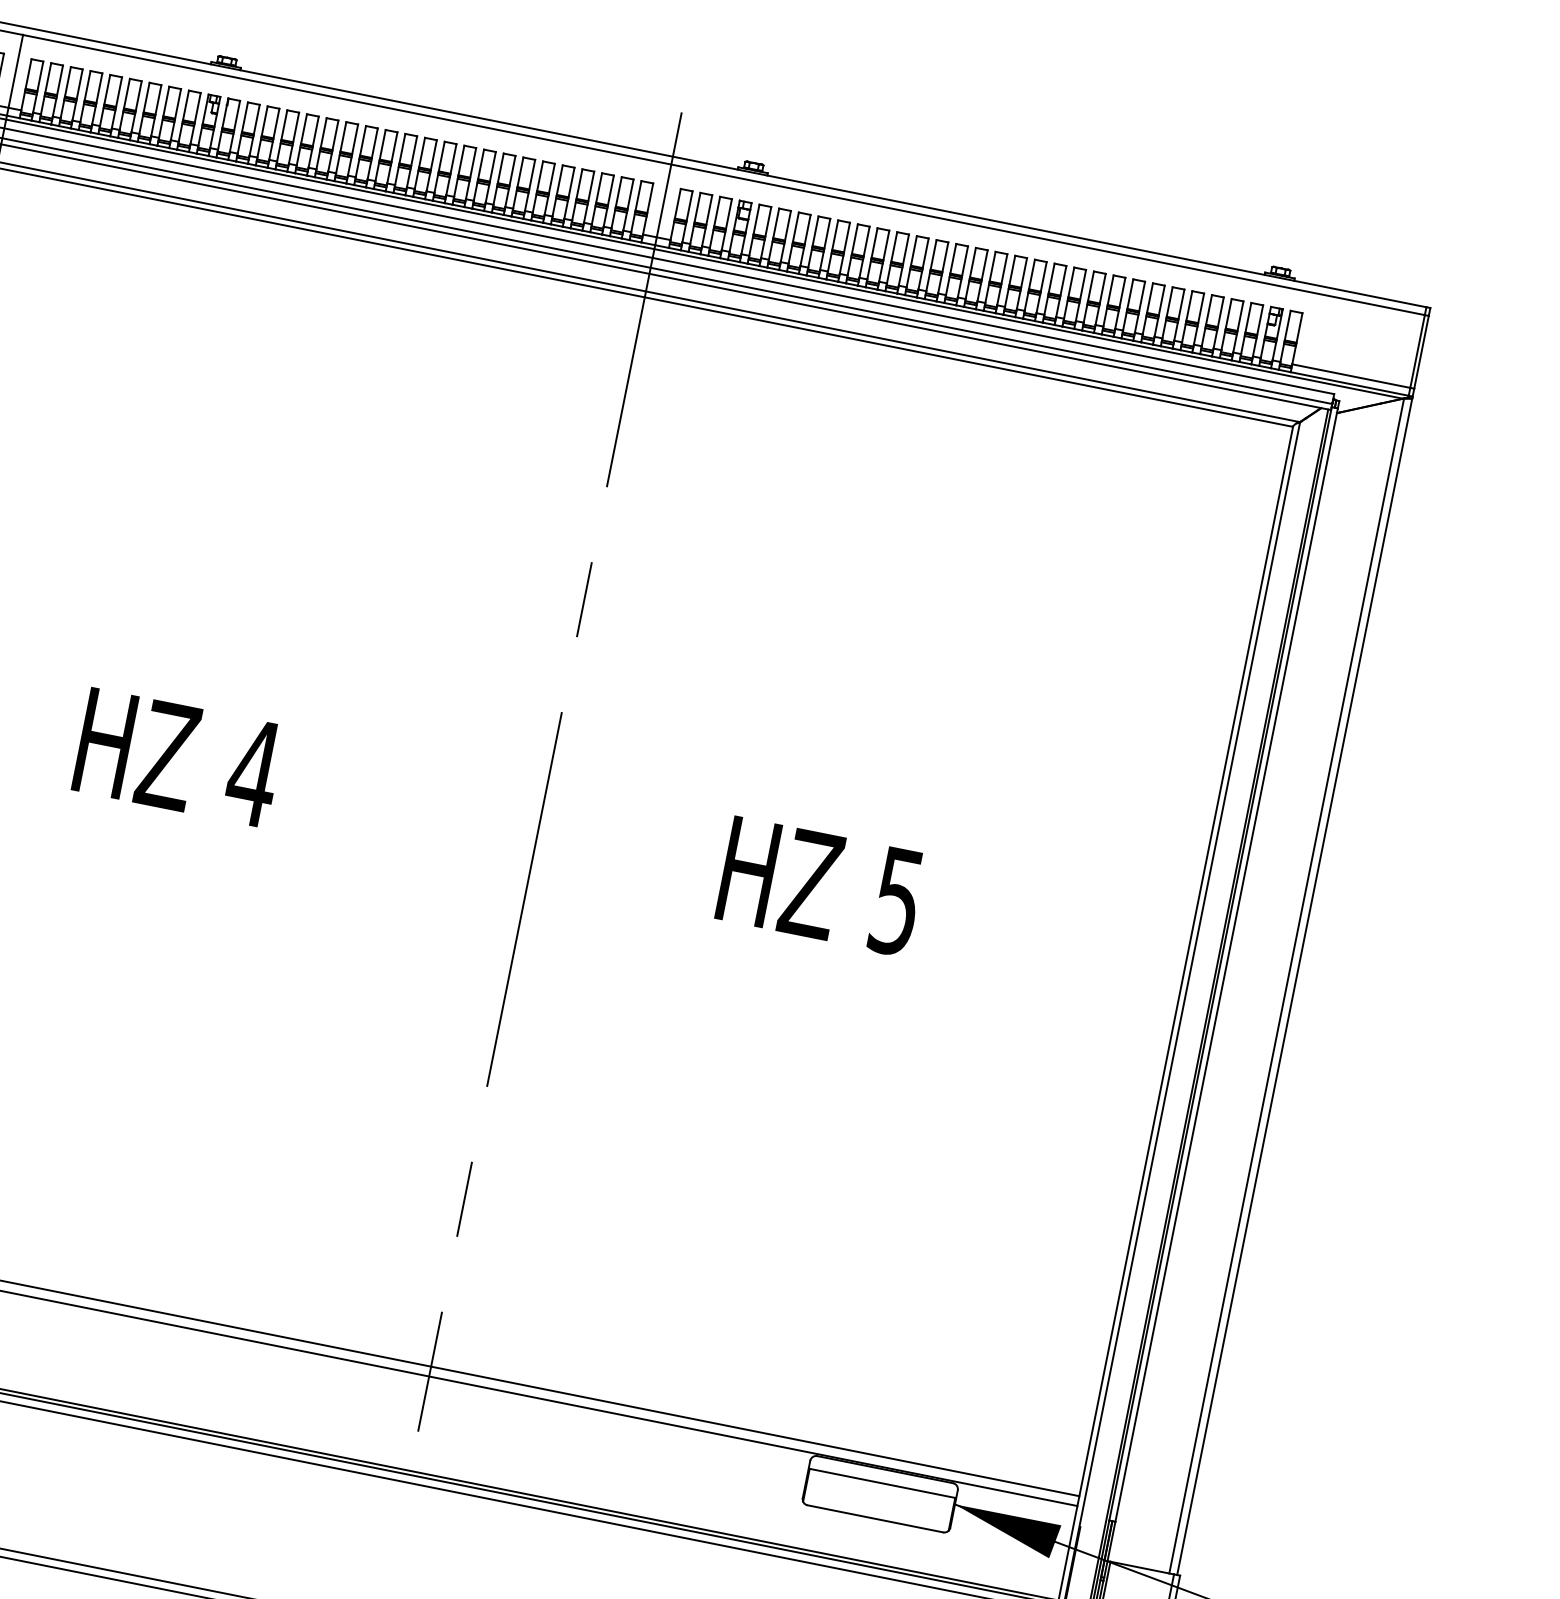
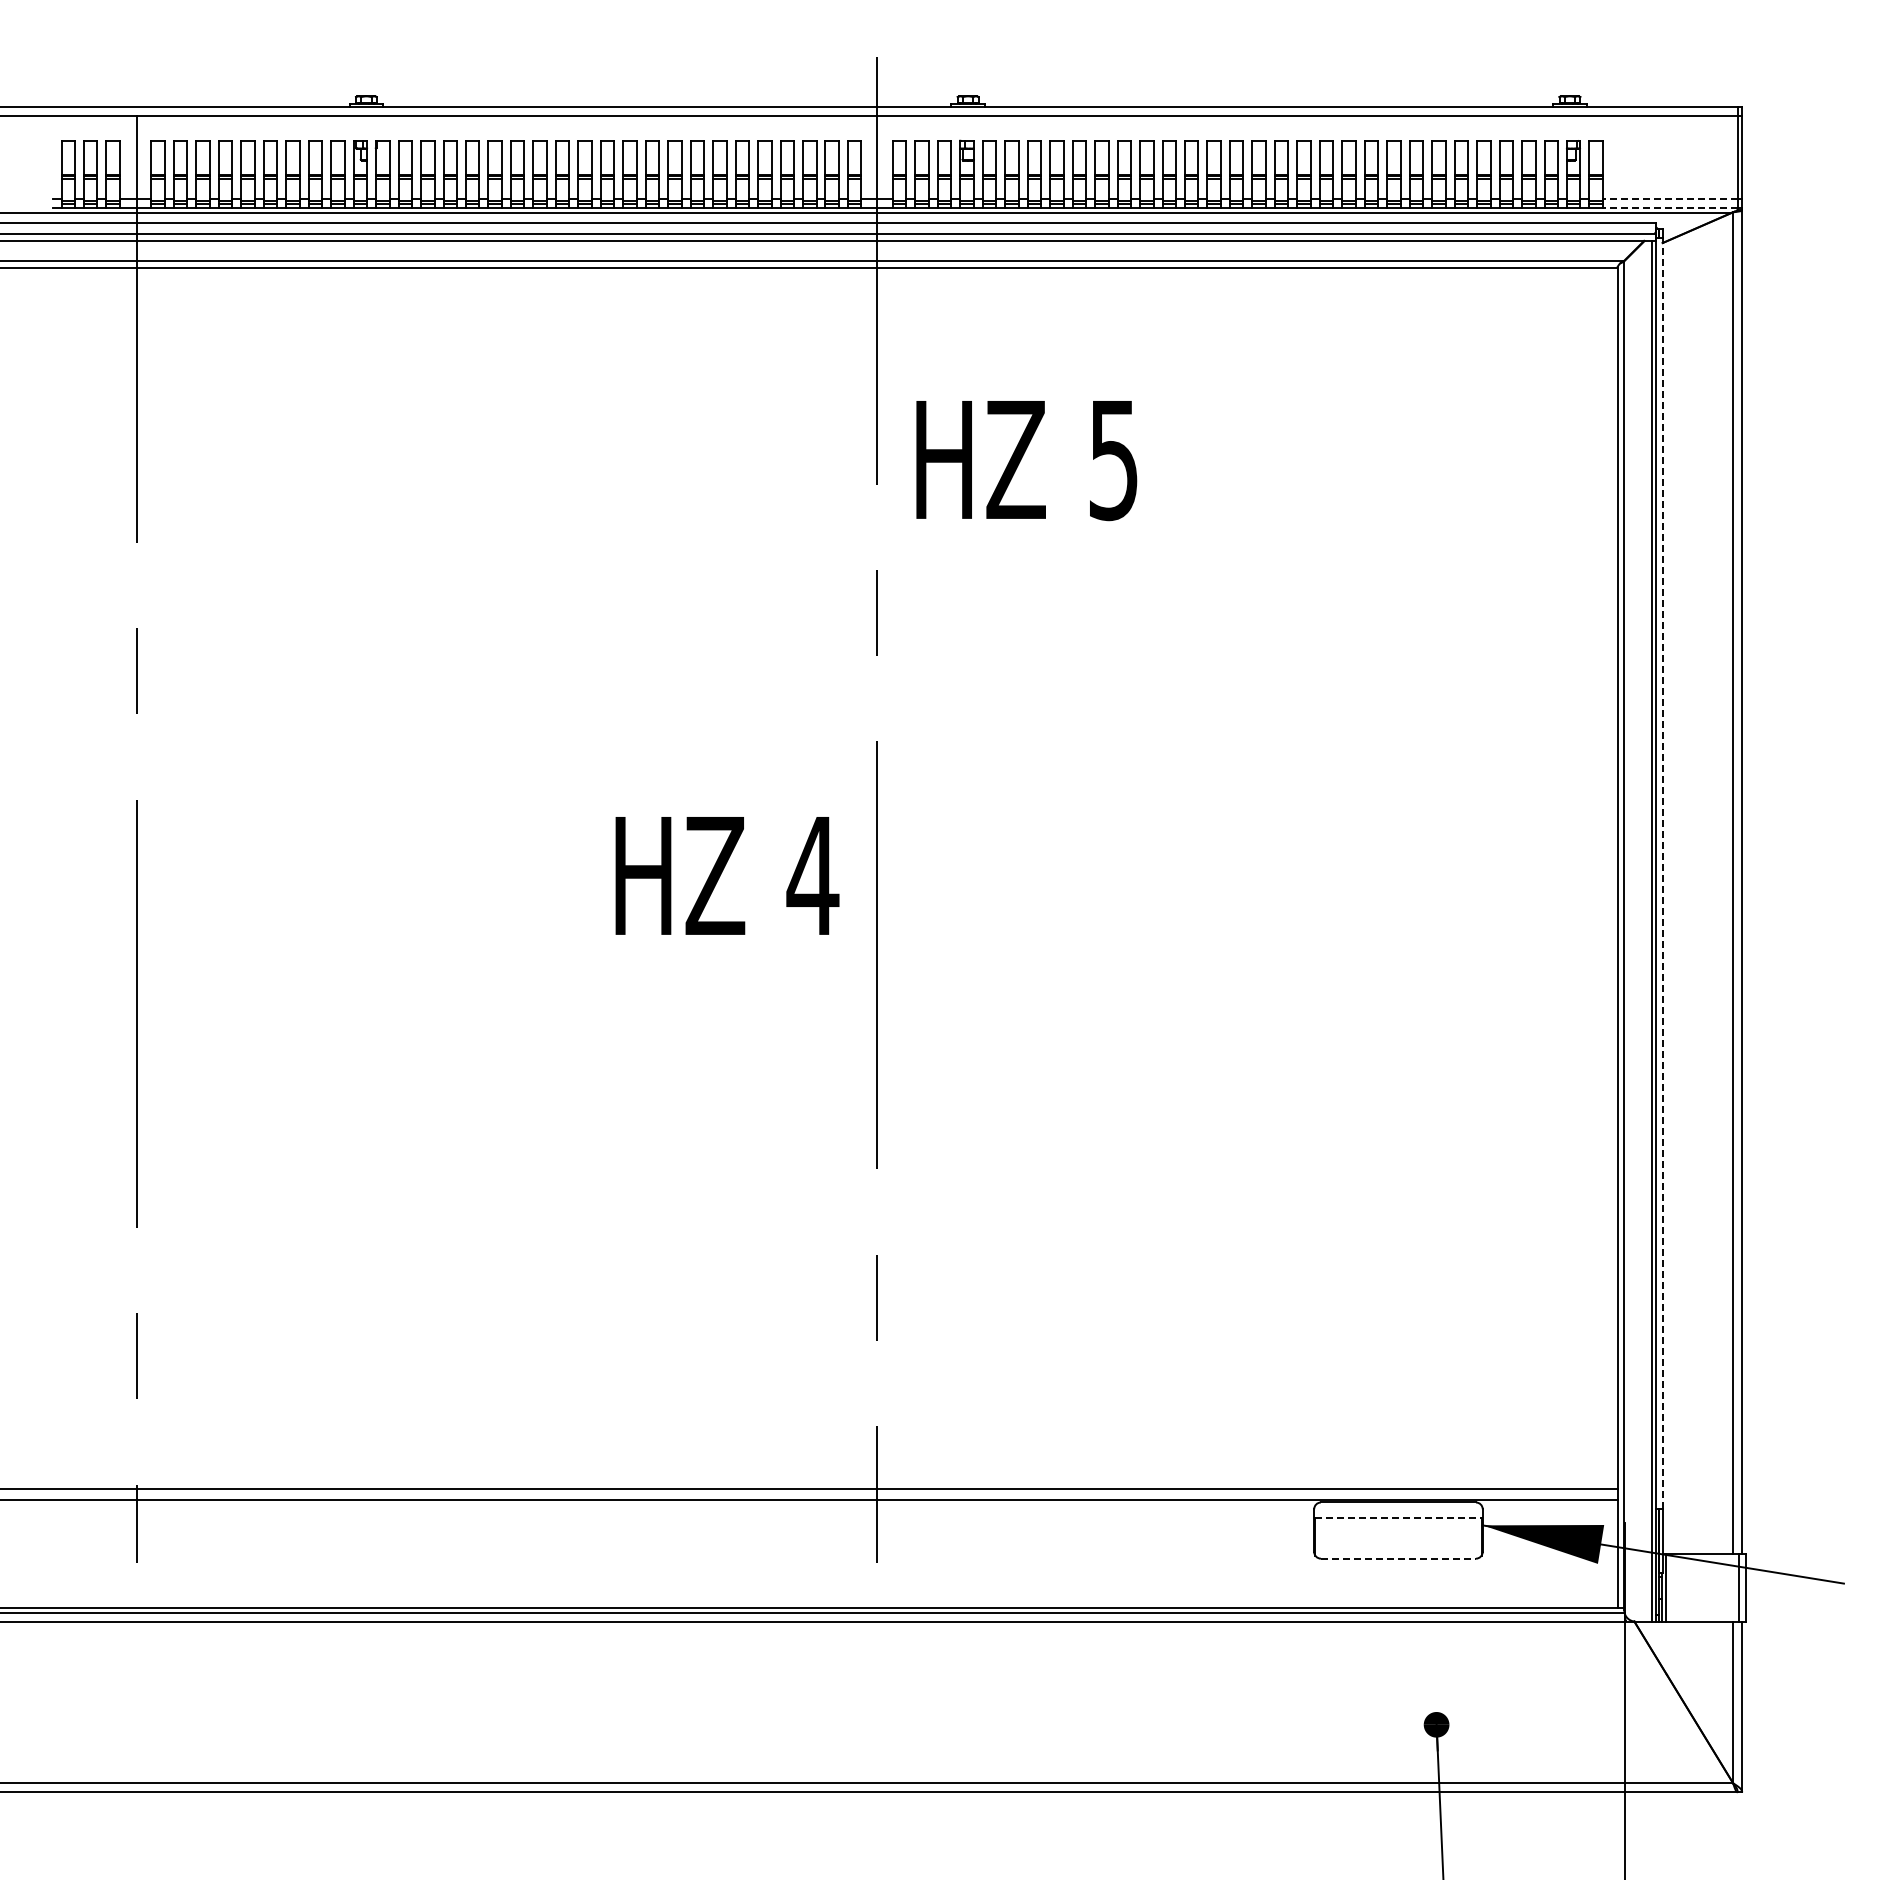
line: (1350, 376) -> (1669, 199), solid -> dashed
line: (1348, 384) -> (1669, 208), solid -> dashed
text: (178, 757) -> (727, 875), moved
text: (820, 887) -> (1026, 461), moved
line: (1226, 965) -> (1662, 873), solid -> dashed
line: (882, 1483) -> (1398, 1518), solid -> dashed
line: (875, 1518) -> (1398, 1558), solid -> dashed

